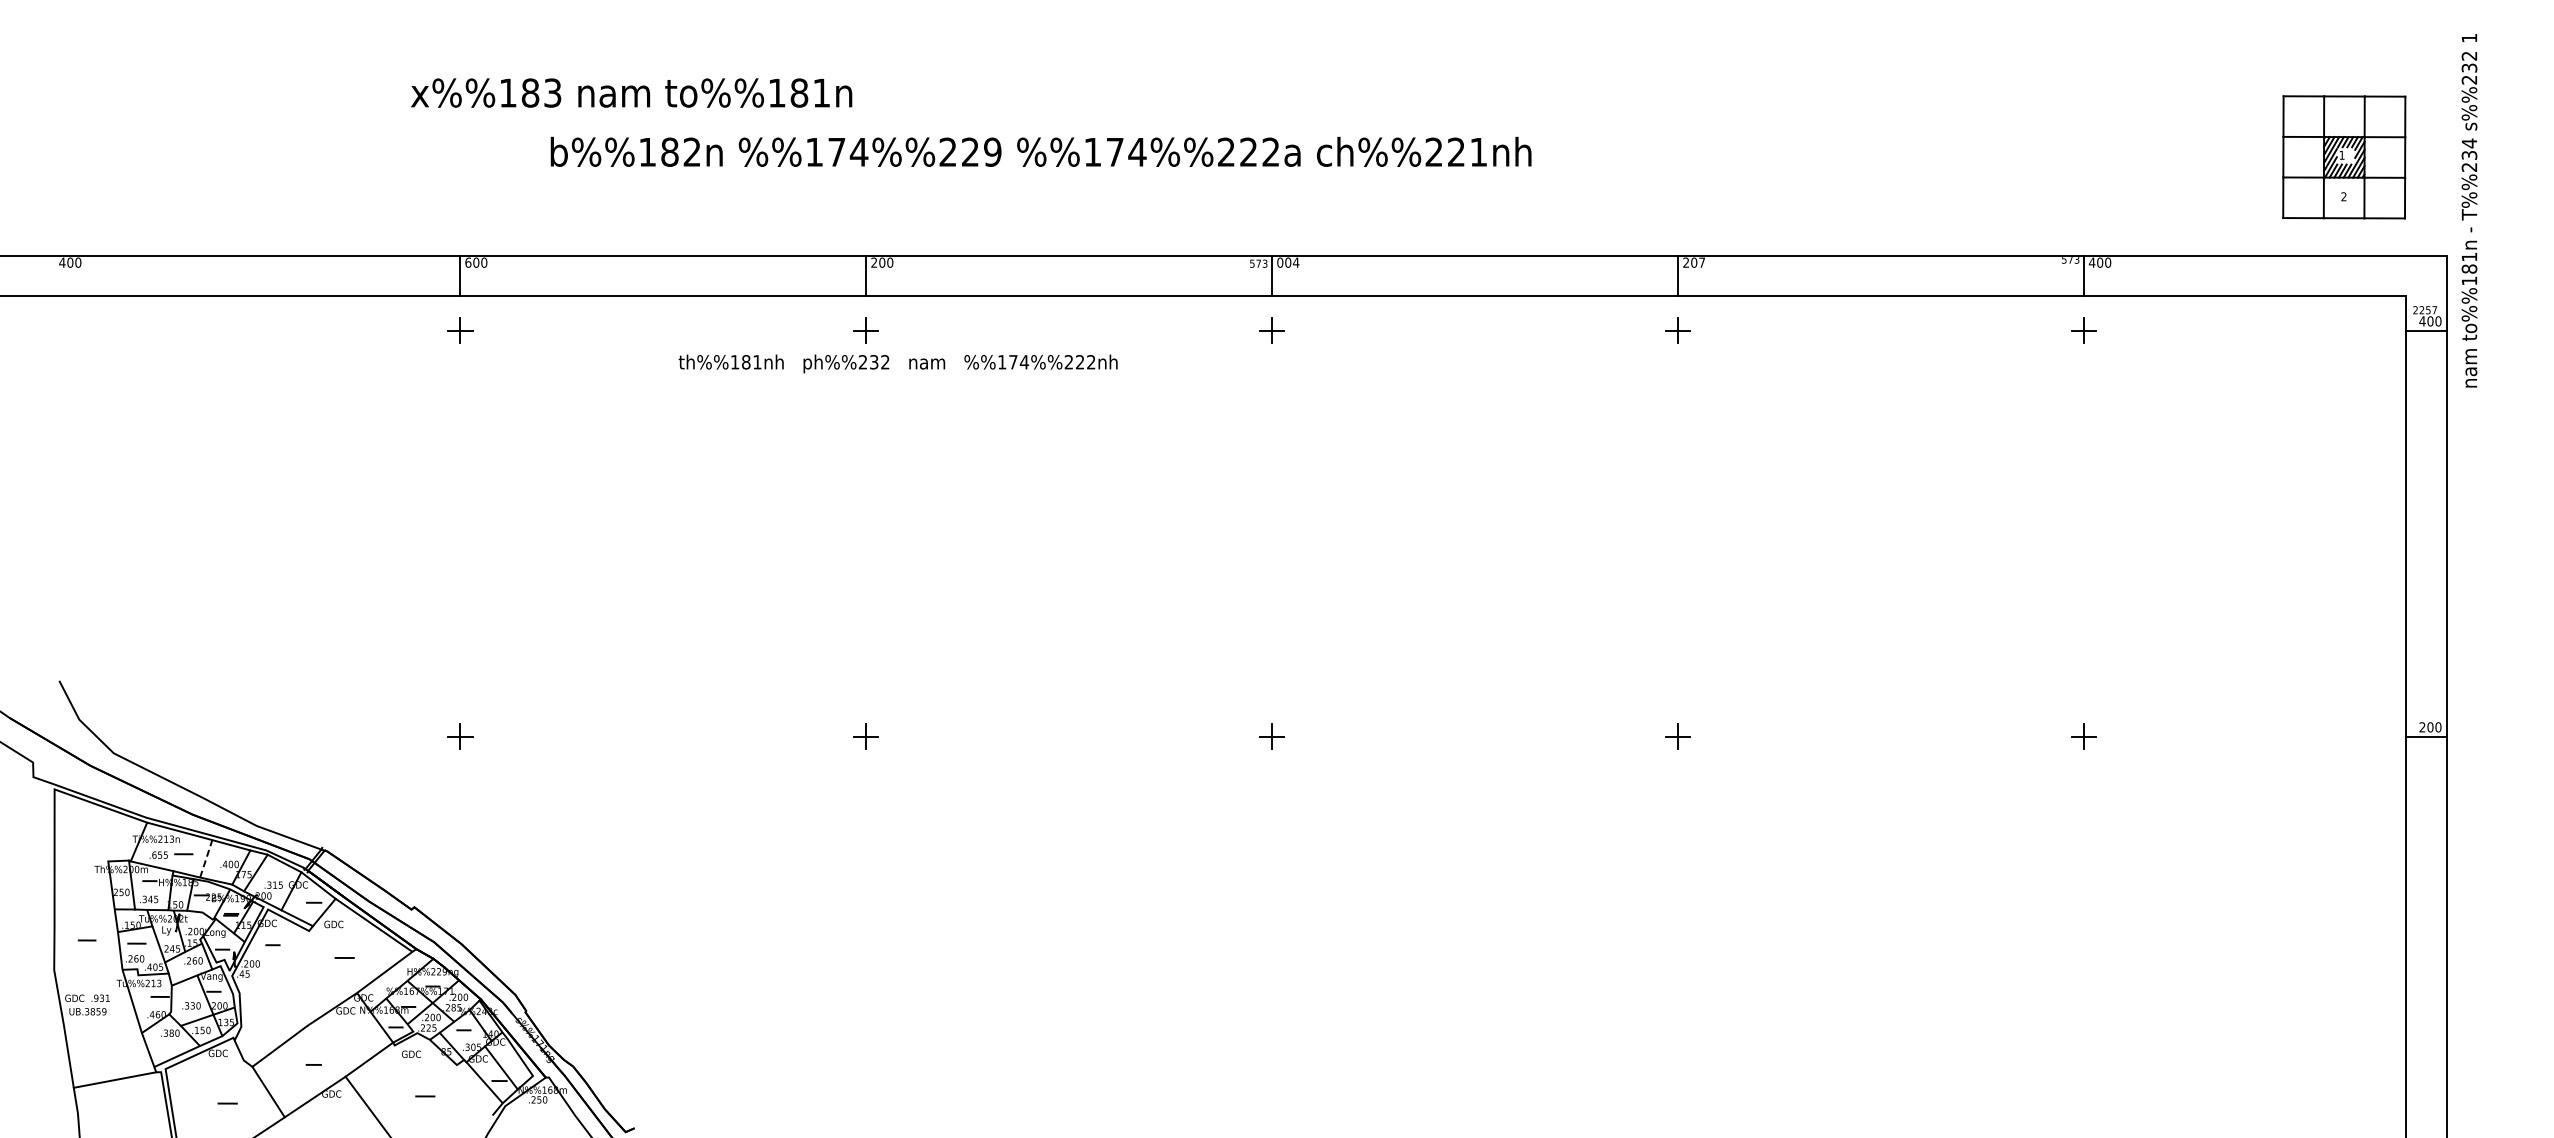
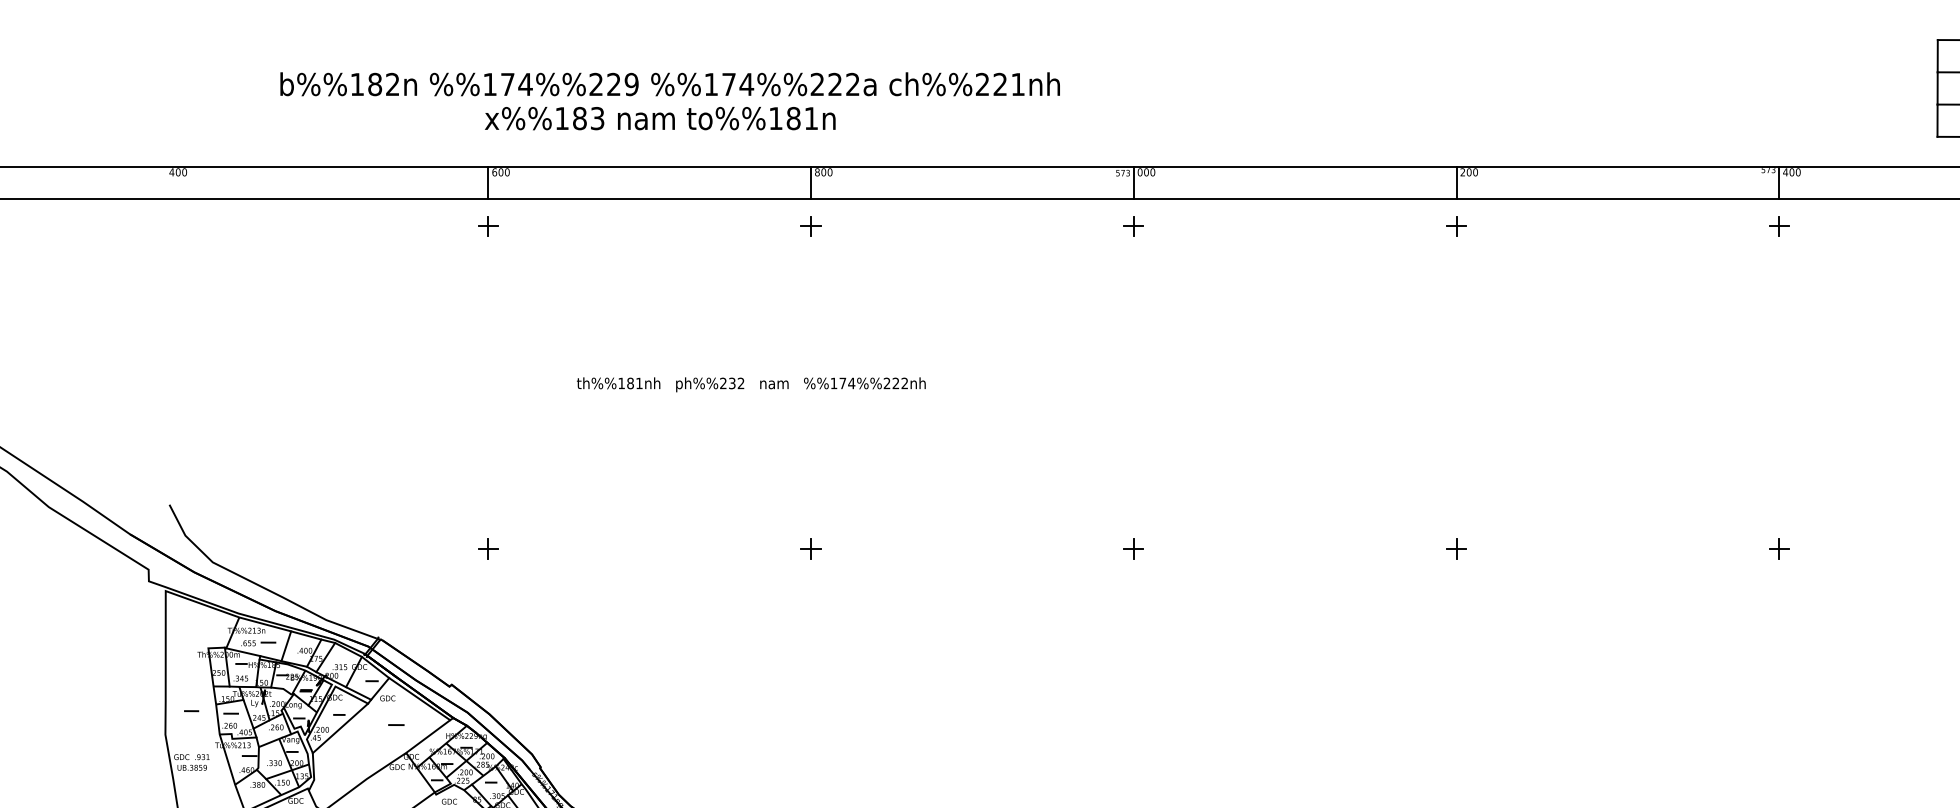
text: (631, 92) -> (660, 118), moved
text: (1040, 151) -> (669, 83), moved
text: (874, 262) -> (817, 172), 200 -> 800
text: (1295, 262) -> (1152, 172), 004 -> 000
text: (1702, 262) -> (1475, 172), 207 -> 200
text: (897, 363) -> (750, 384), moved
line: (206, 858) -> (286, 645), dashed -> solid
line: (274, 962) -> (340, 728), added

